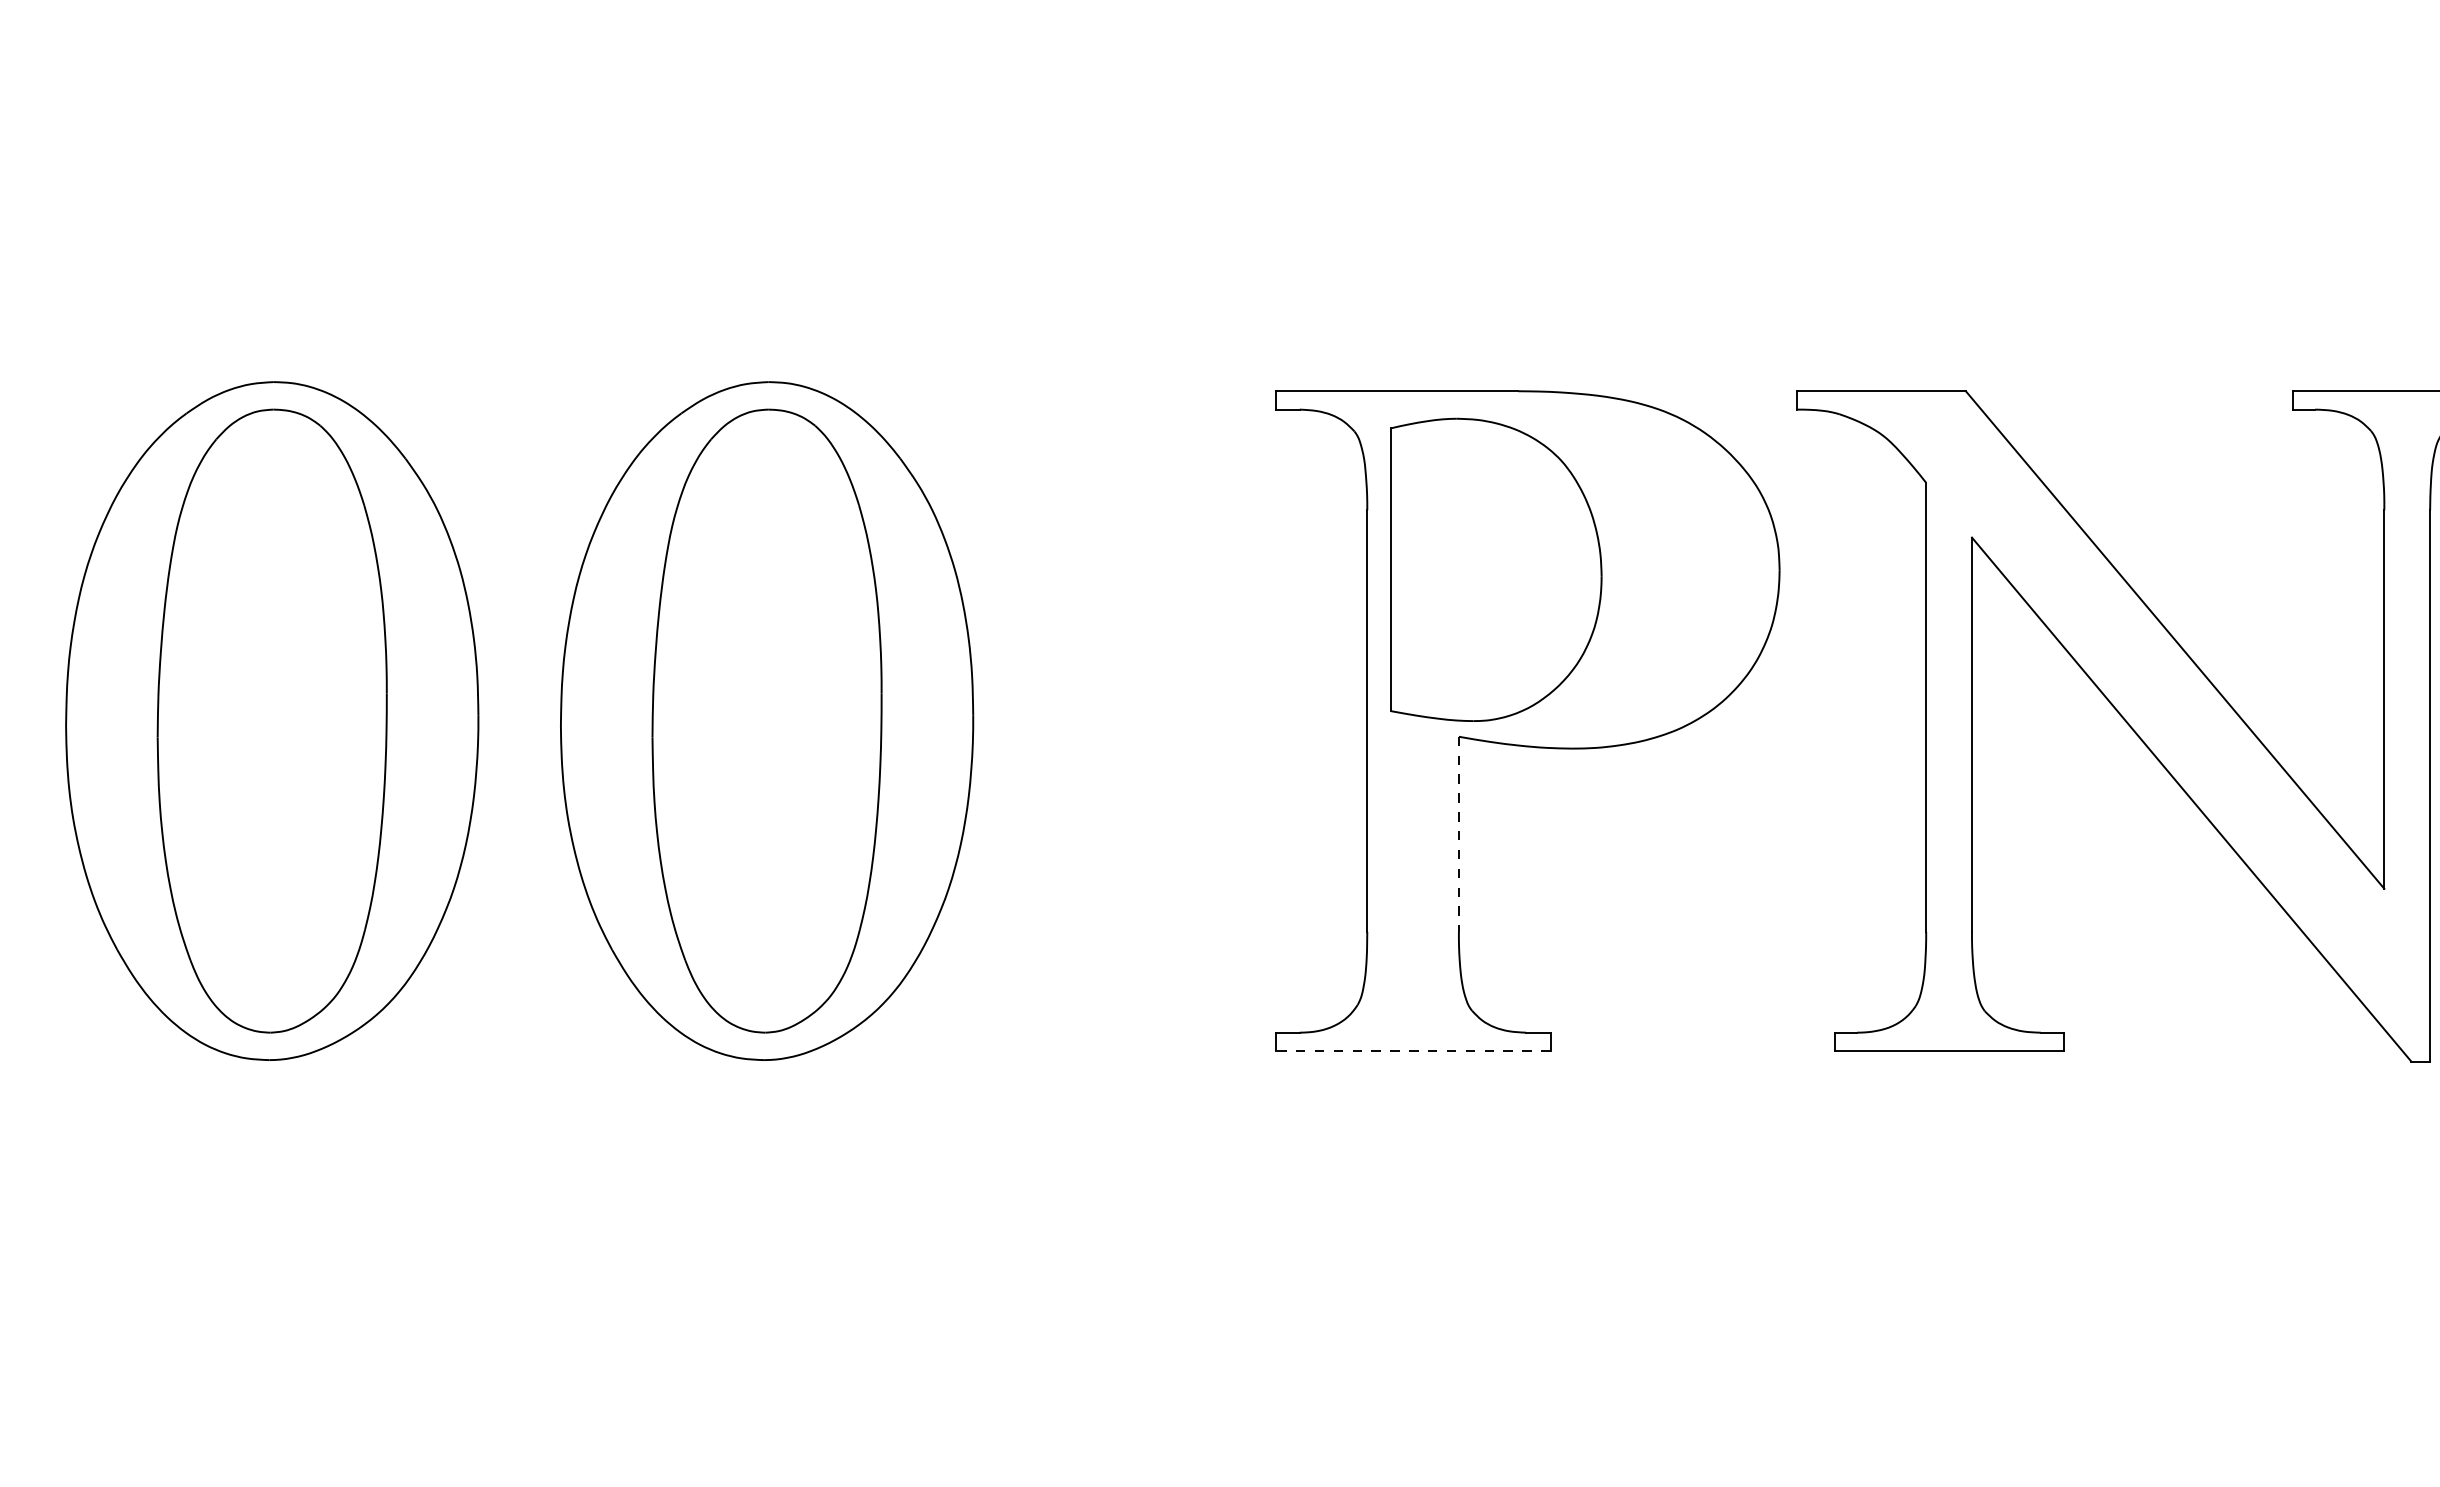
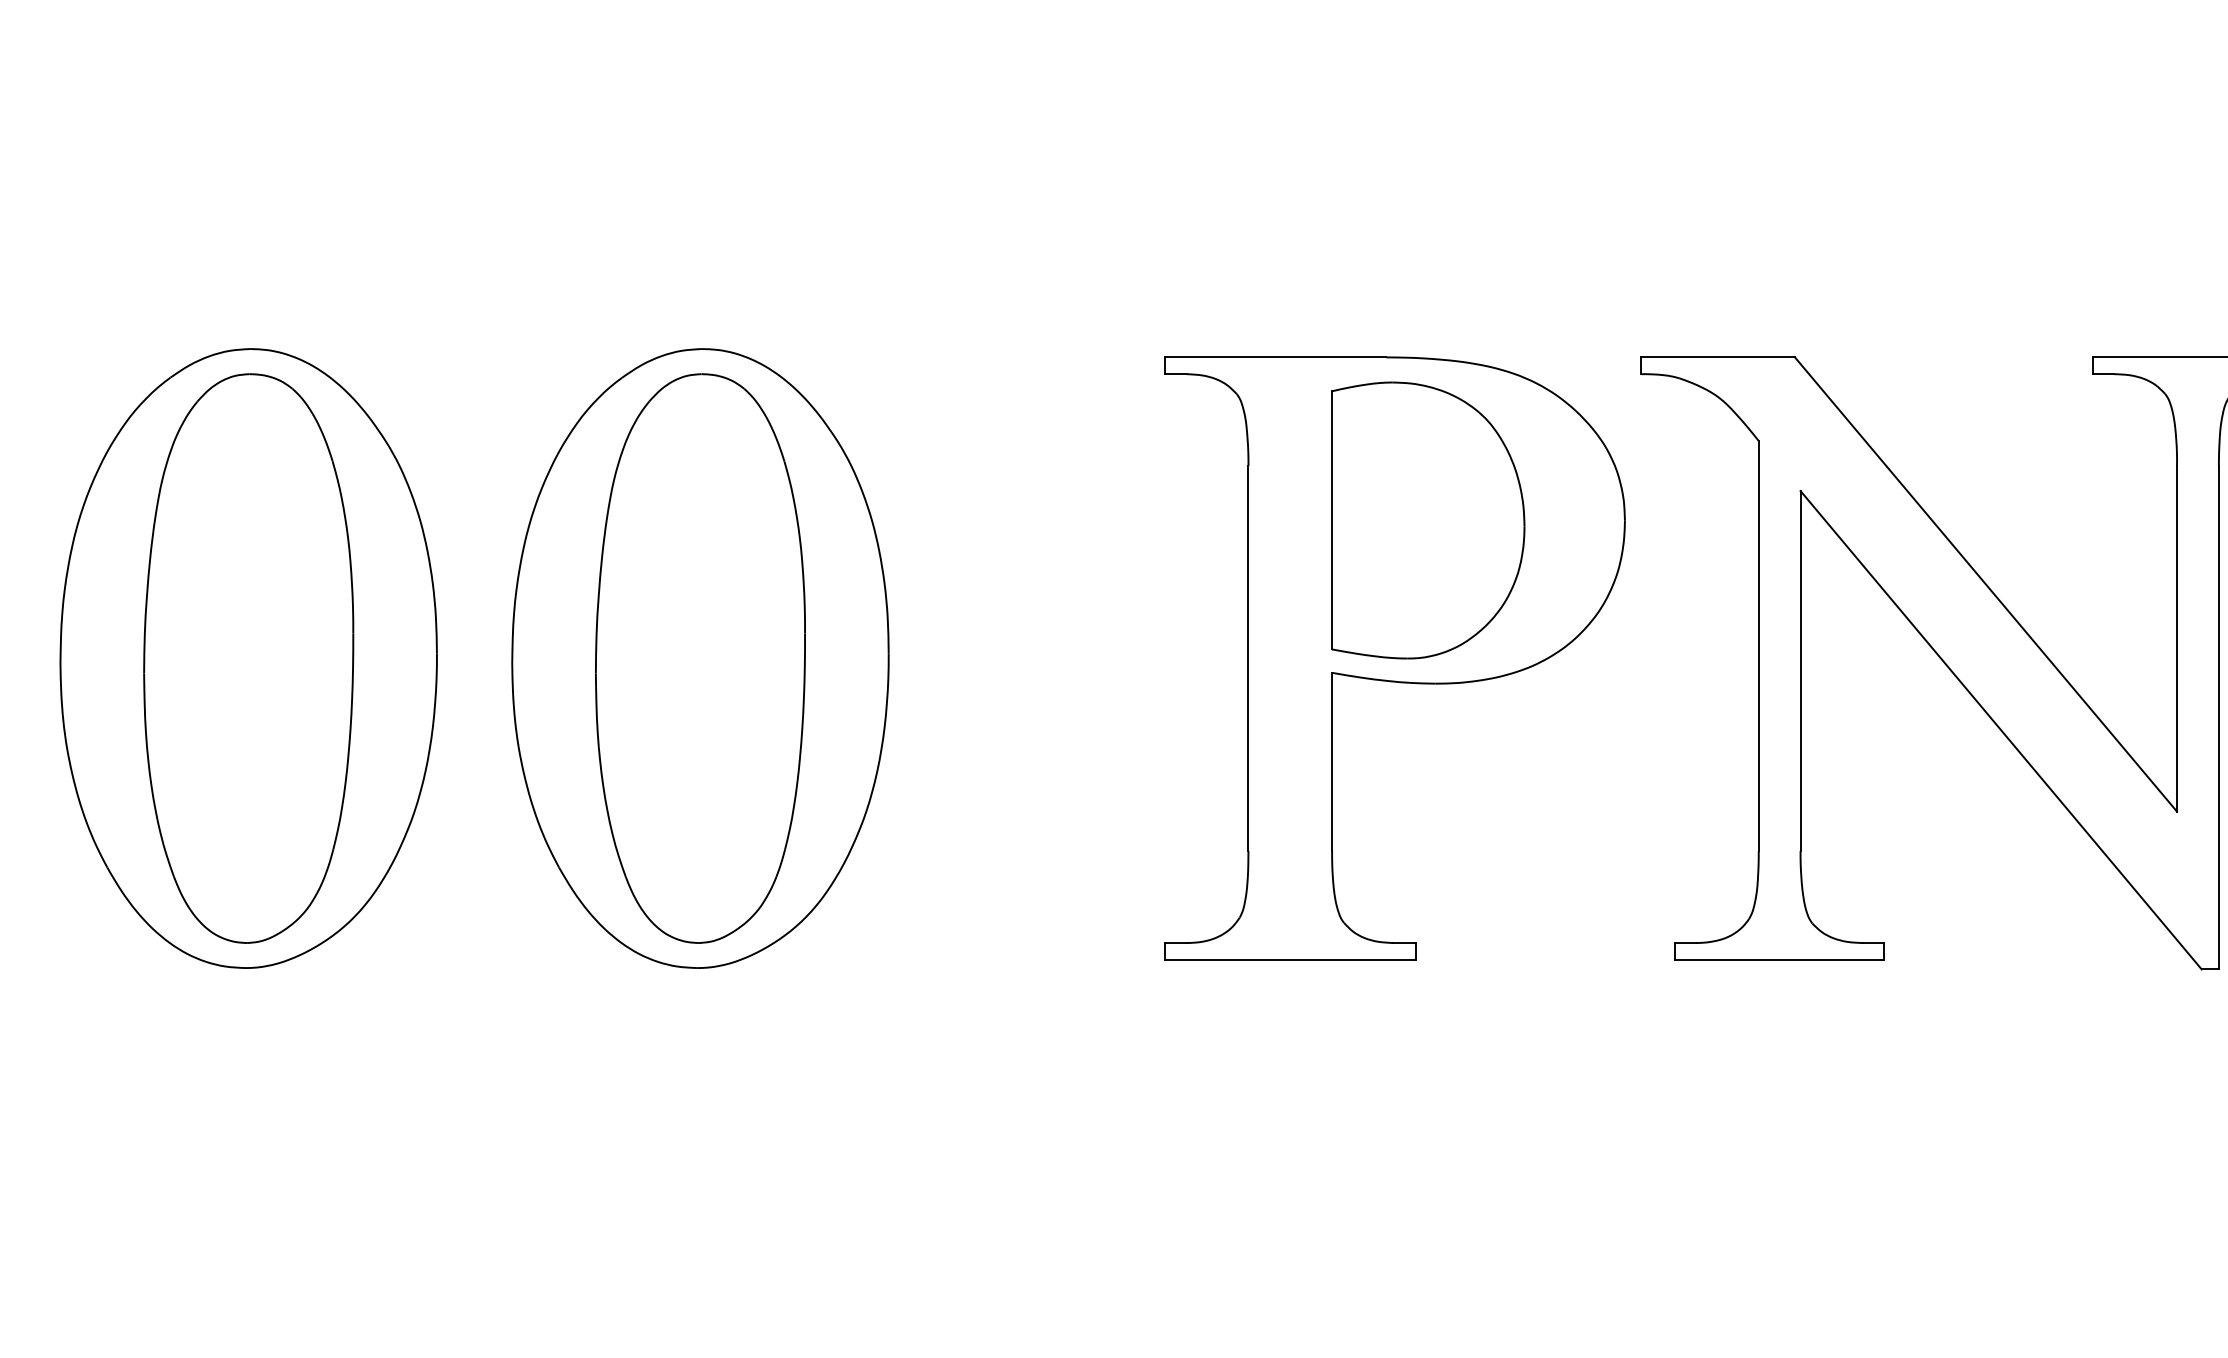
part: (1496, 569) -> (1428, 520), moved
line: (1458, 834) -> (1331, 762), dashed -> solid
line: (1412, 1050) -> (1289, 959), dashed -> solid

